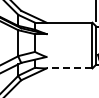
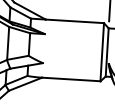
line: (69, 68) -> (71, 79), dashed -> solid

